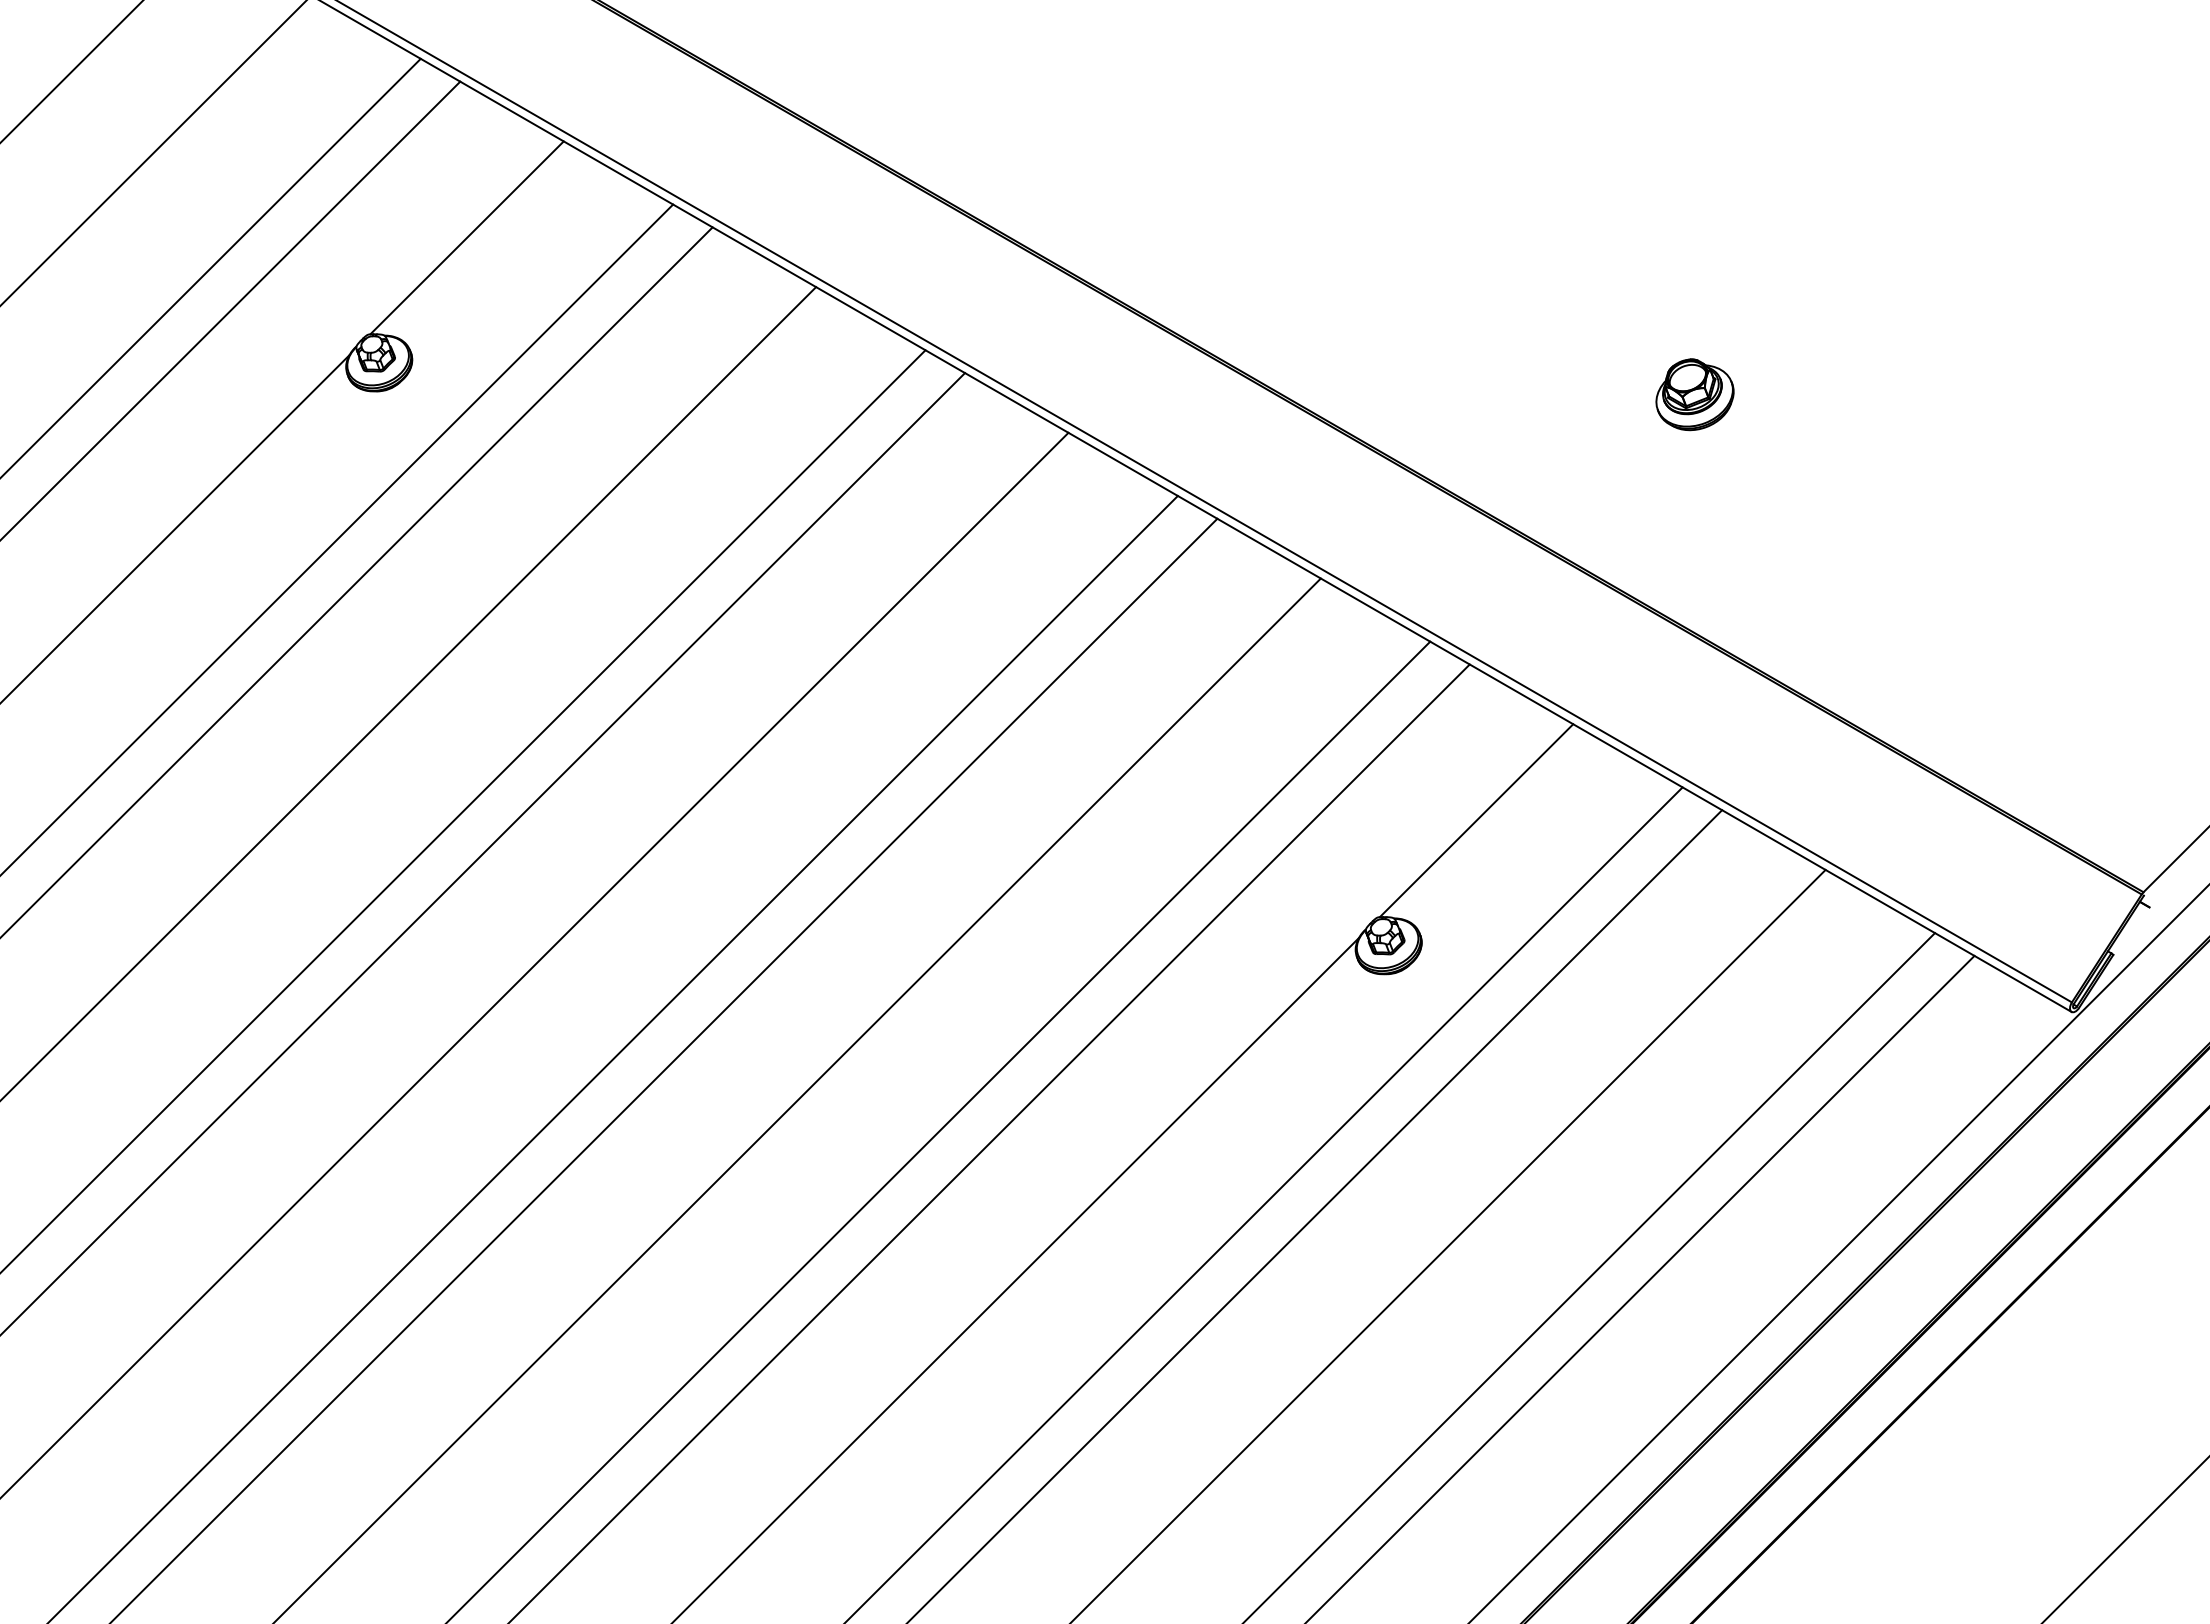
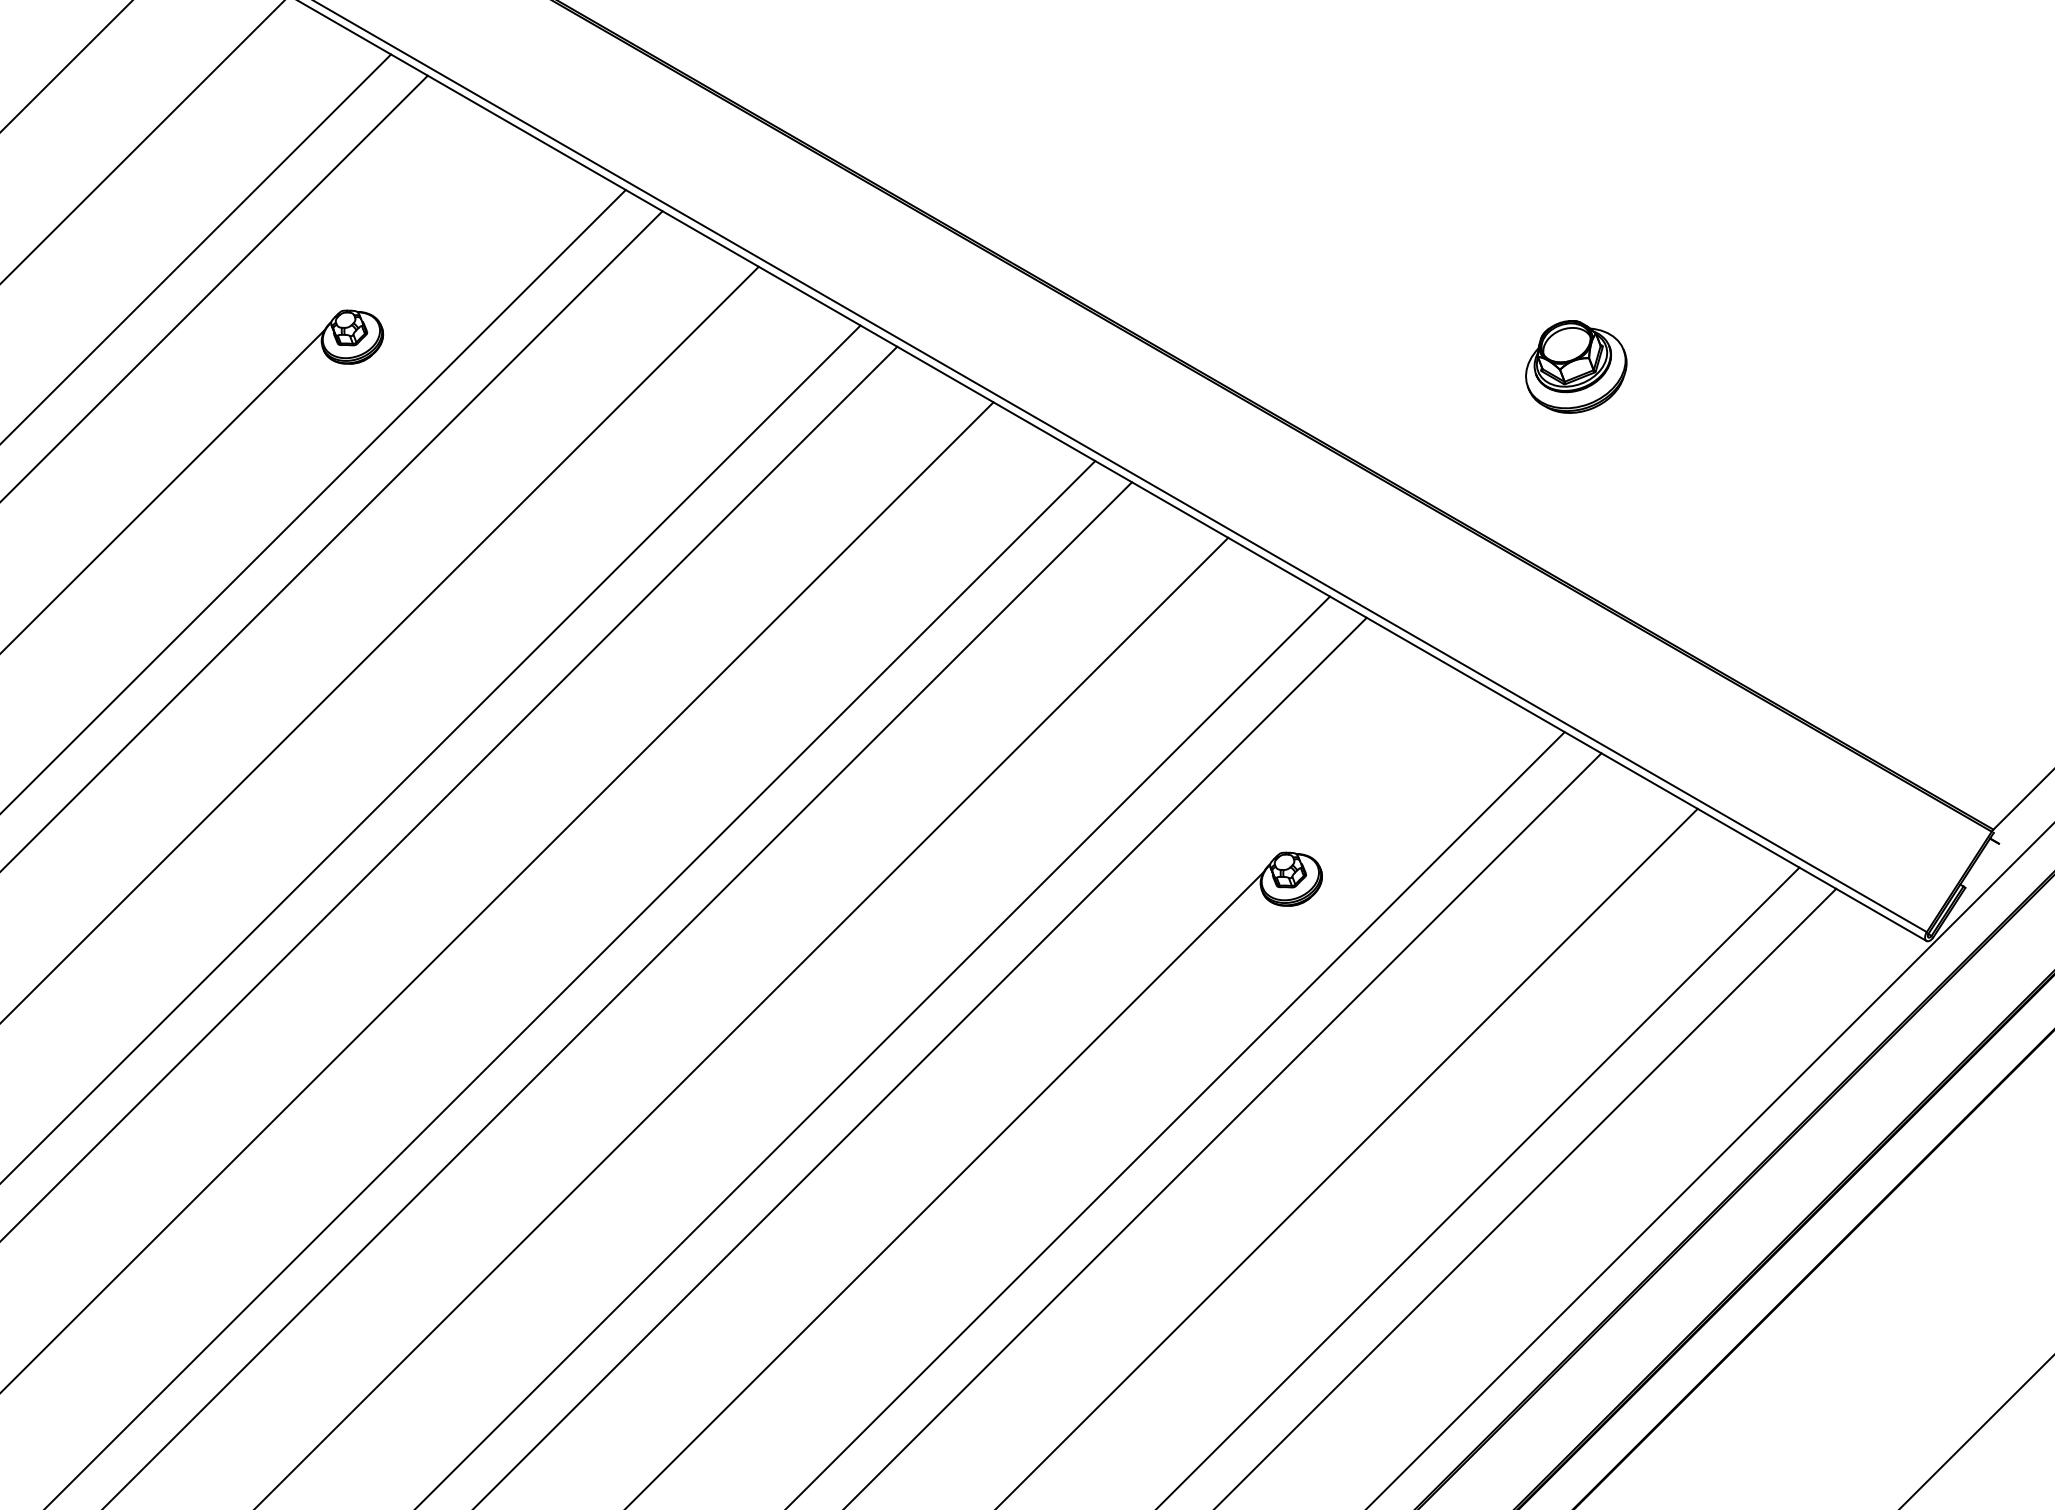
line: (466, 237) -> (433, 220), removed
part: (1694, 394) -> (1575, 366), size x1.4
line: (1476, 820) -> (1373, 762), removed

